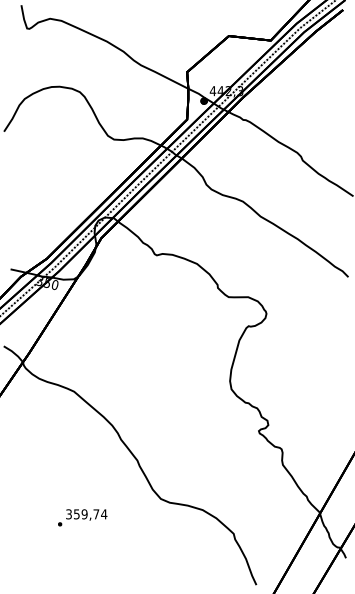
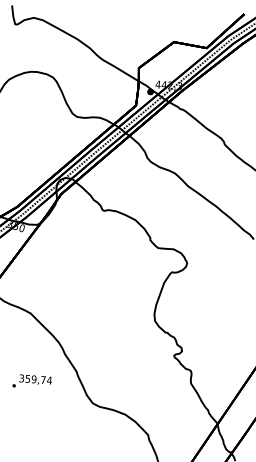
text: (82, 517) -> (32, 381), moved

